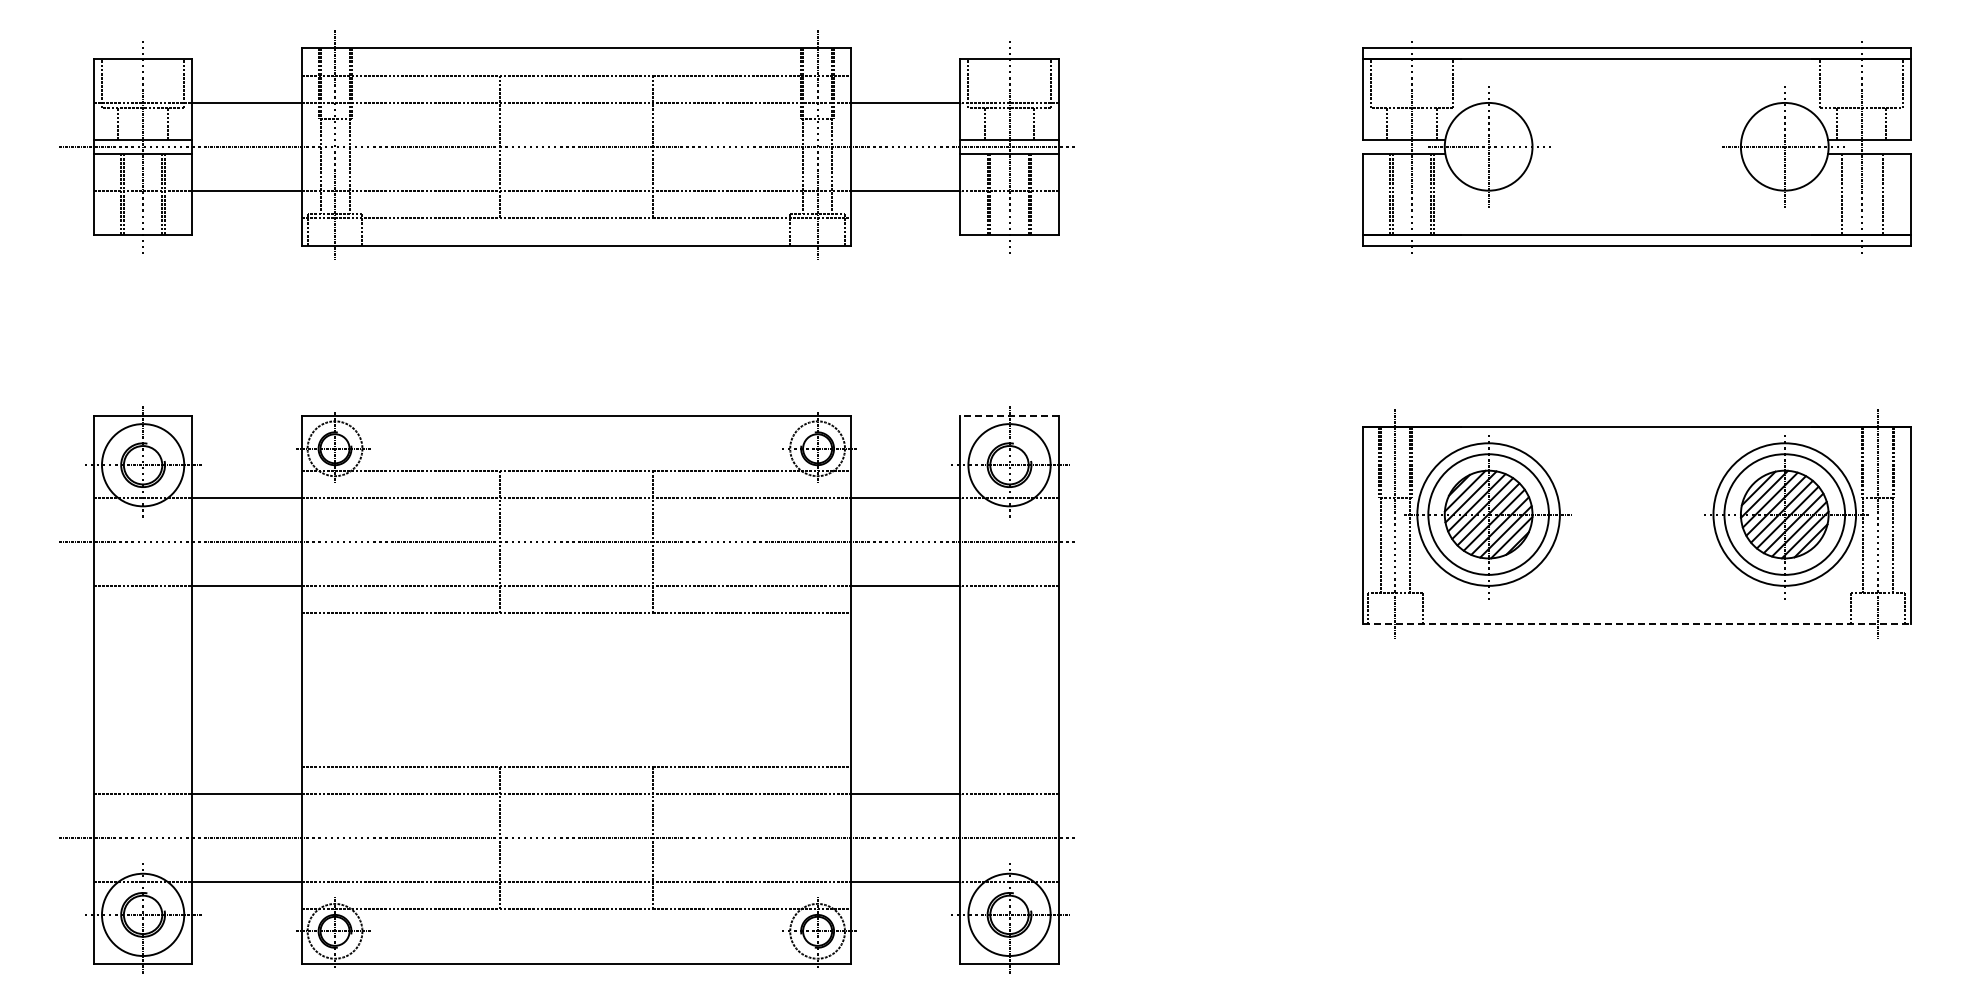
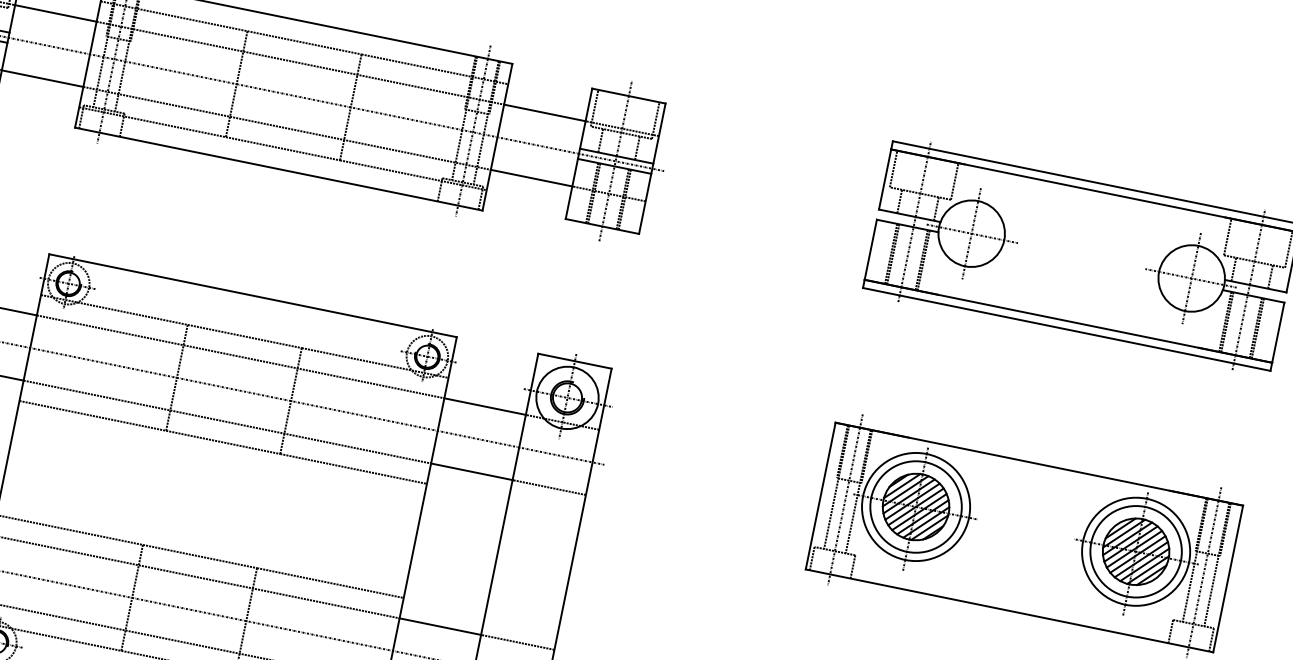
line: (1839, 193) -> (1225, 321), added
line: (1880, 193) -> (1255, 327), added
line: (1009, 415) -> (575, 360), dashed -> solid
line: (1637, 624) -> (1010, 611), dashed -> solid

